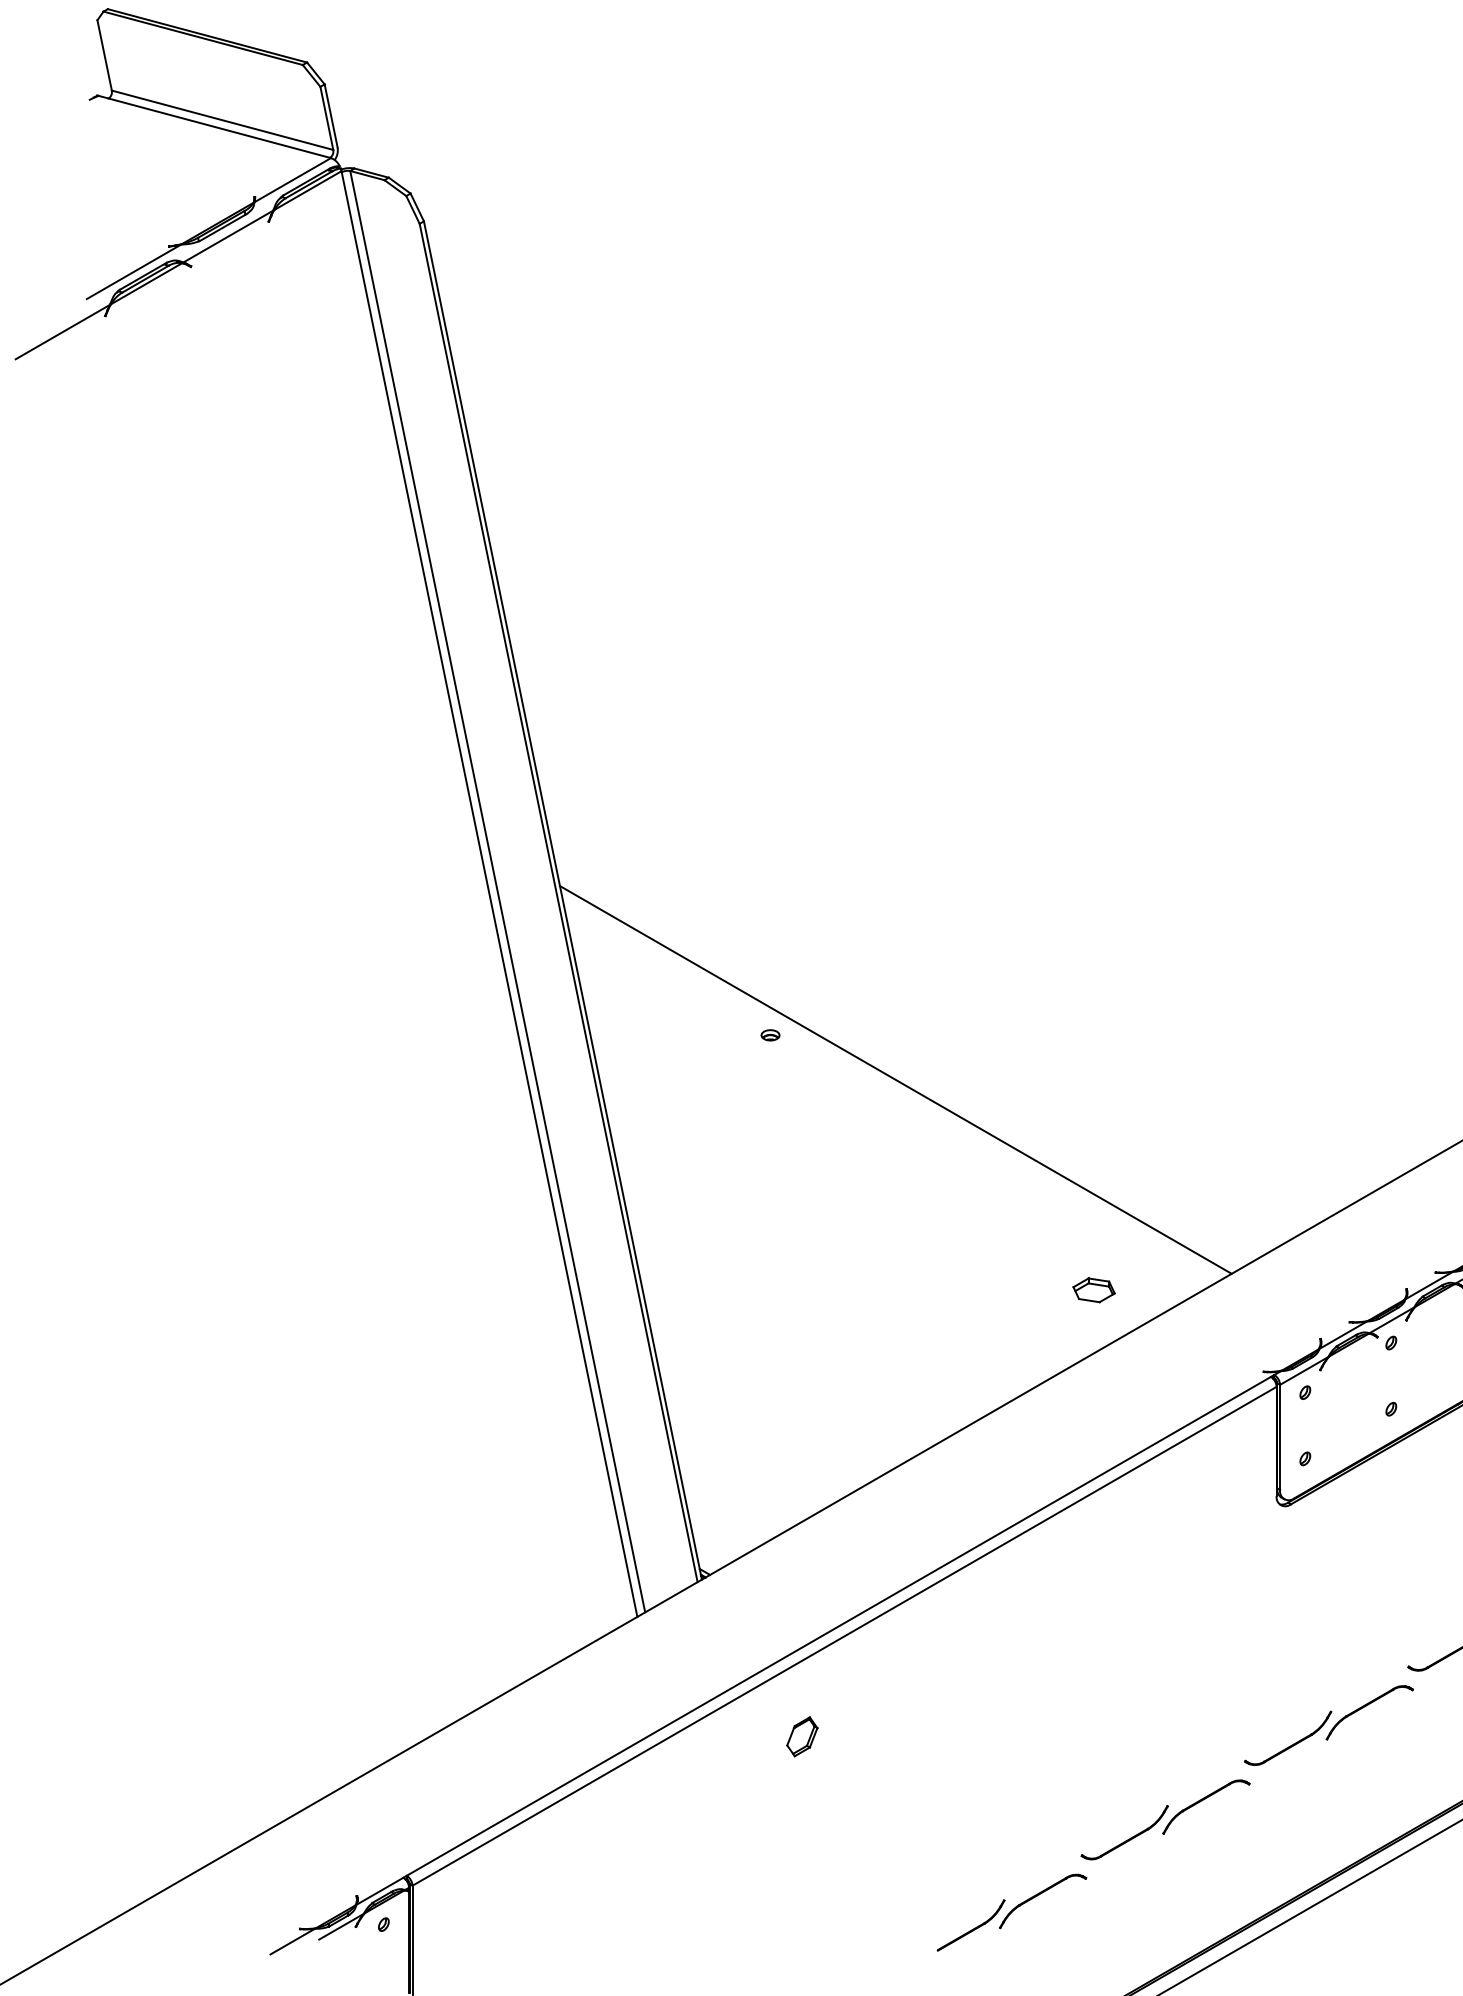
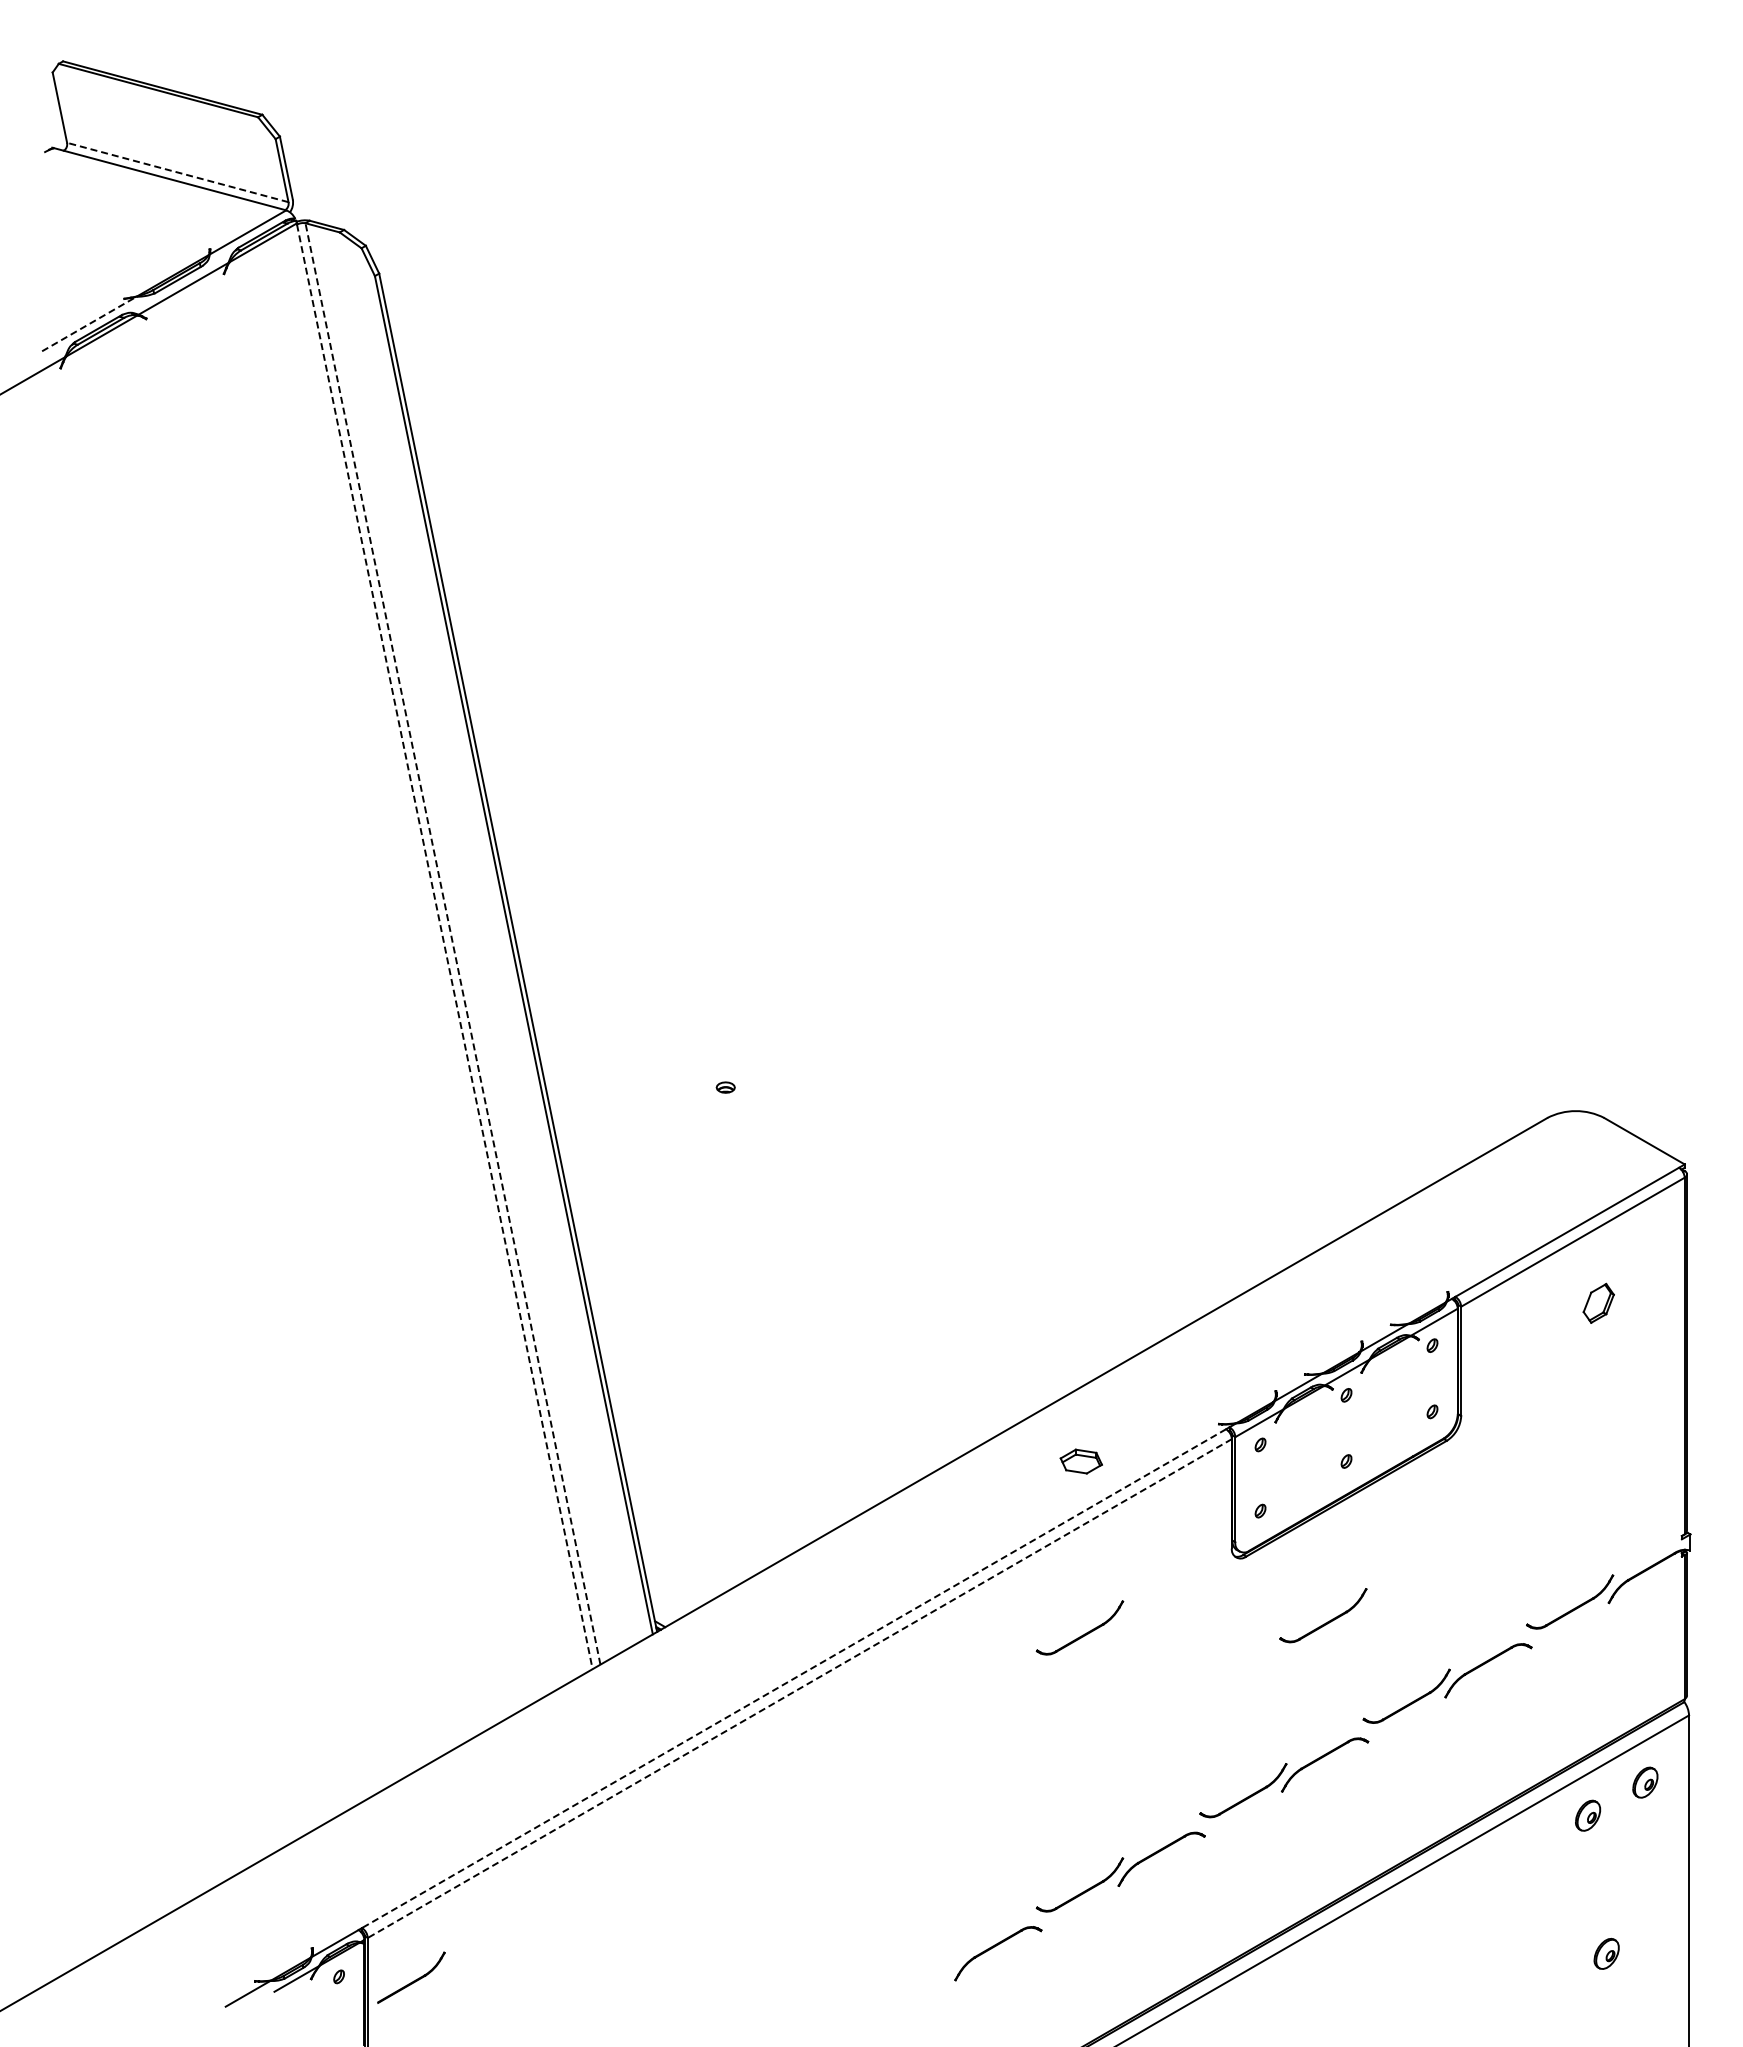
line: (222, 120) -> (177, 172), solid -> dashed
line: (134, 271) -> (89, 323), solid -> dashed
line: (497, 891) -> (452, 943), solid -> dashed
line: (489, 895) -> (444, 947), solid -> dashed
line: (895, 1080) -> (850, 1132), removed
part: (1093, 1290) -> (1080, 1461), moved
part: (1372, 1569) -> (1327, 1621), added
part: (1127, 1582) -> (1082, 1634), added
line: (839, 1626) -> (794, 1678), solid -> dashed
line: (844, 1636) -> (799, 1688), solid -> dashed
part: (802, 1736) -> (757, 1788), removed
part: (971, 1925) -> (411, 1977), moved

